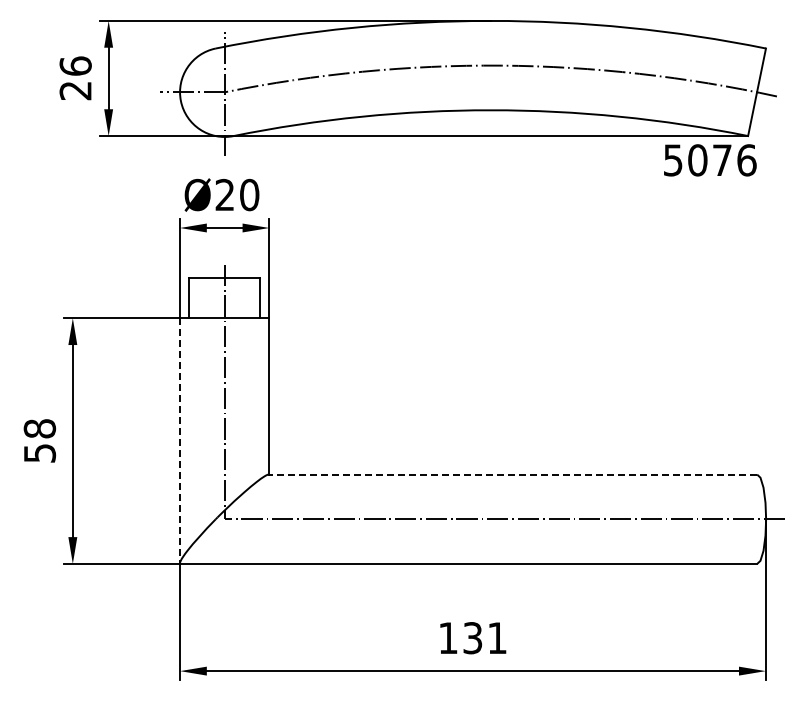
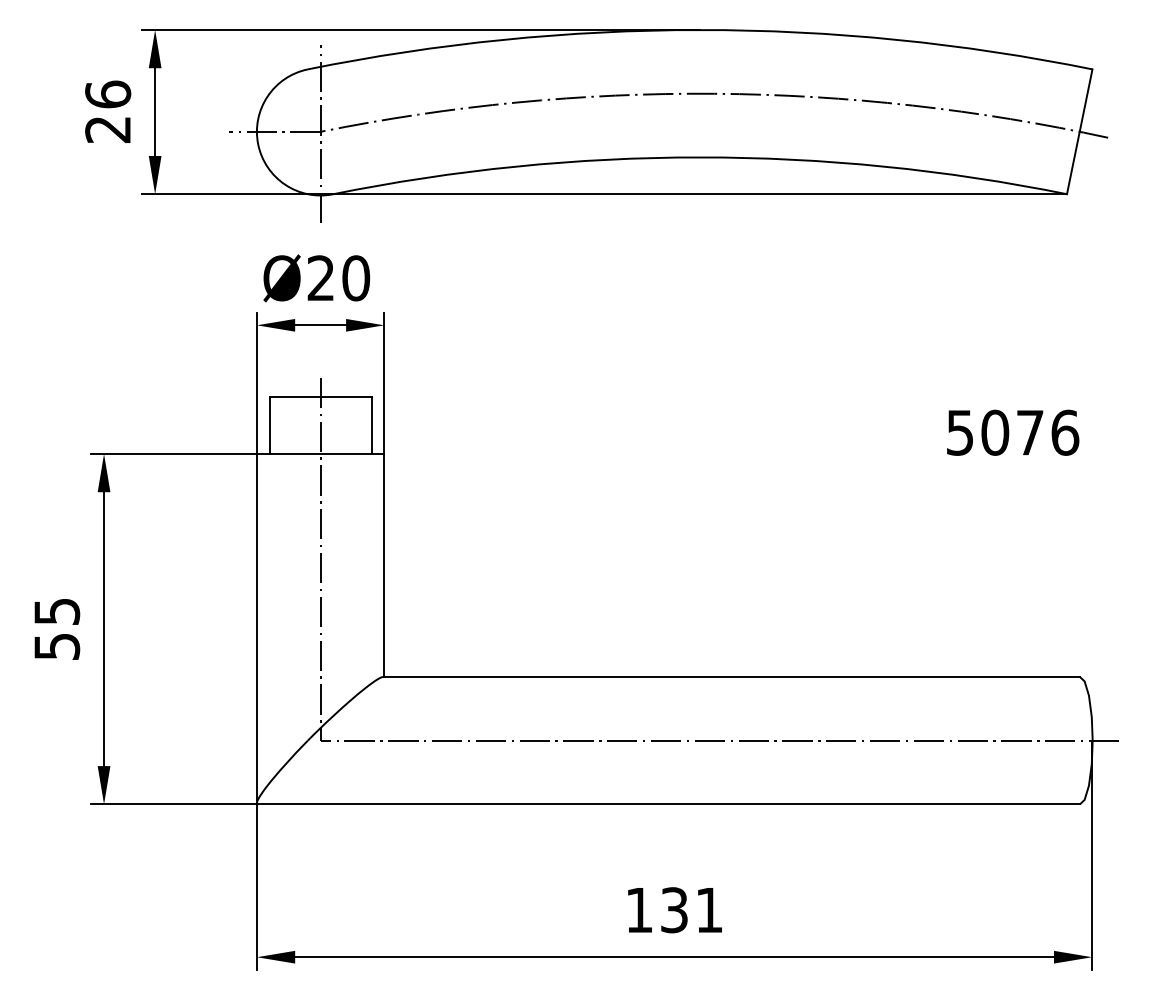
text: (710, 160) -> (1013, 432), moved
text: (39, 428) -> (56, 611), 58 -> 55
line: (180, 441) -> (257, 629), dashed -> solid
line: (513, 474) -> (732, 676), dashed -> solid

